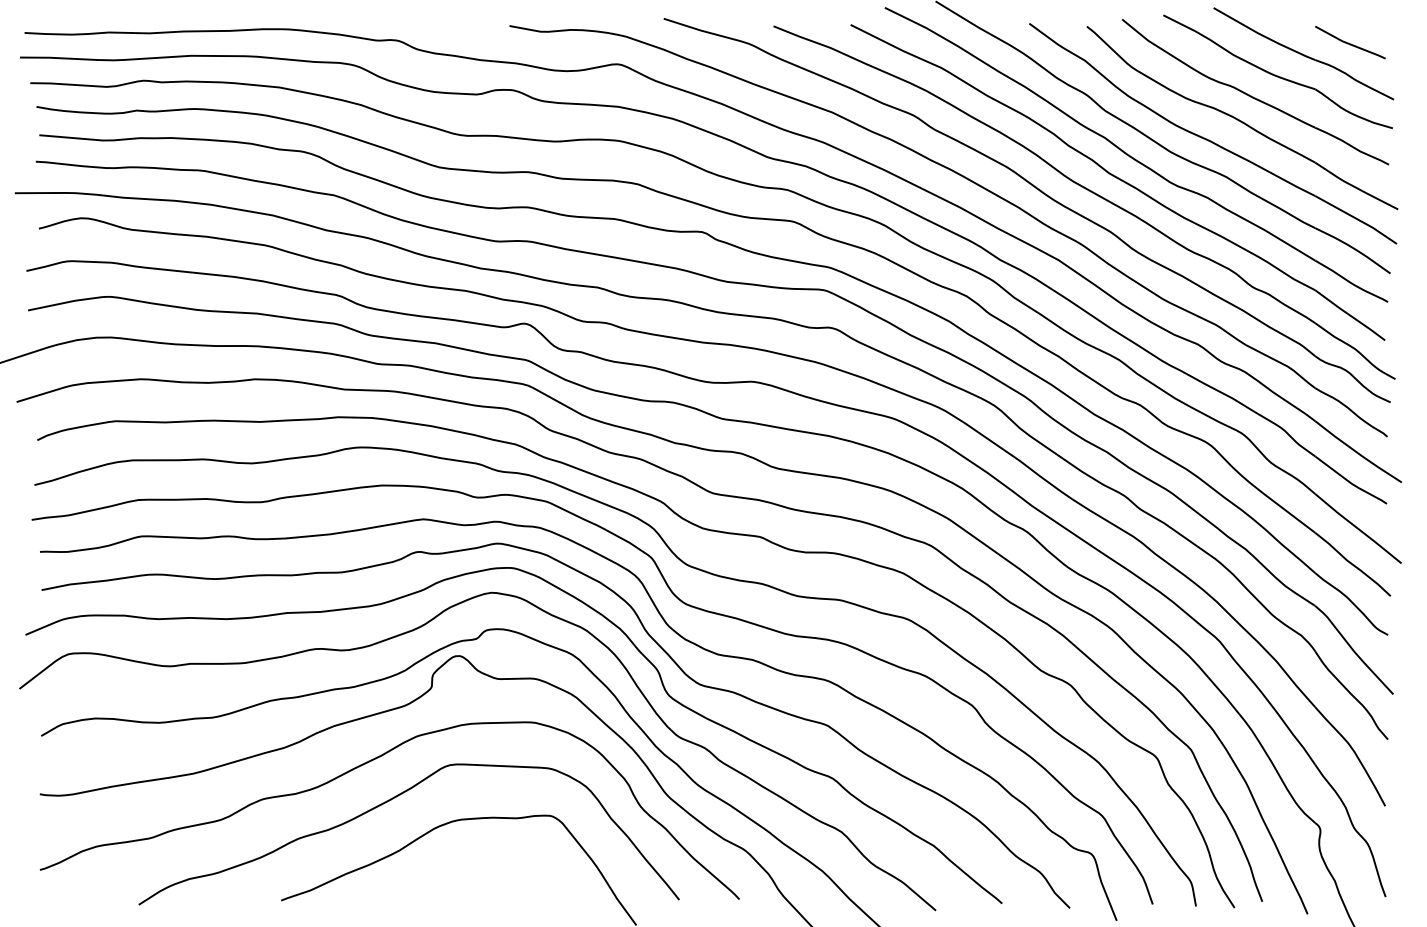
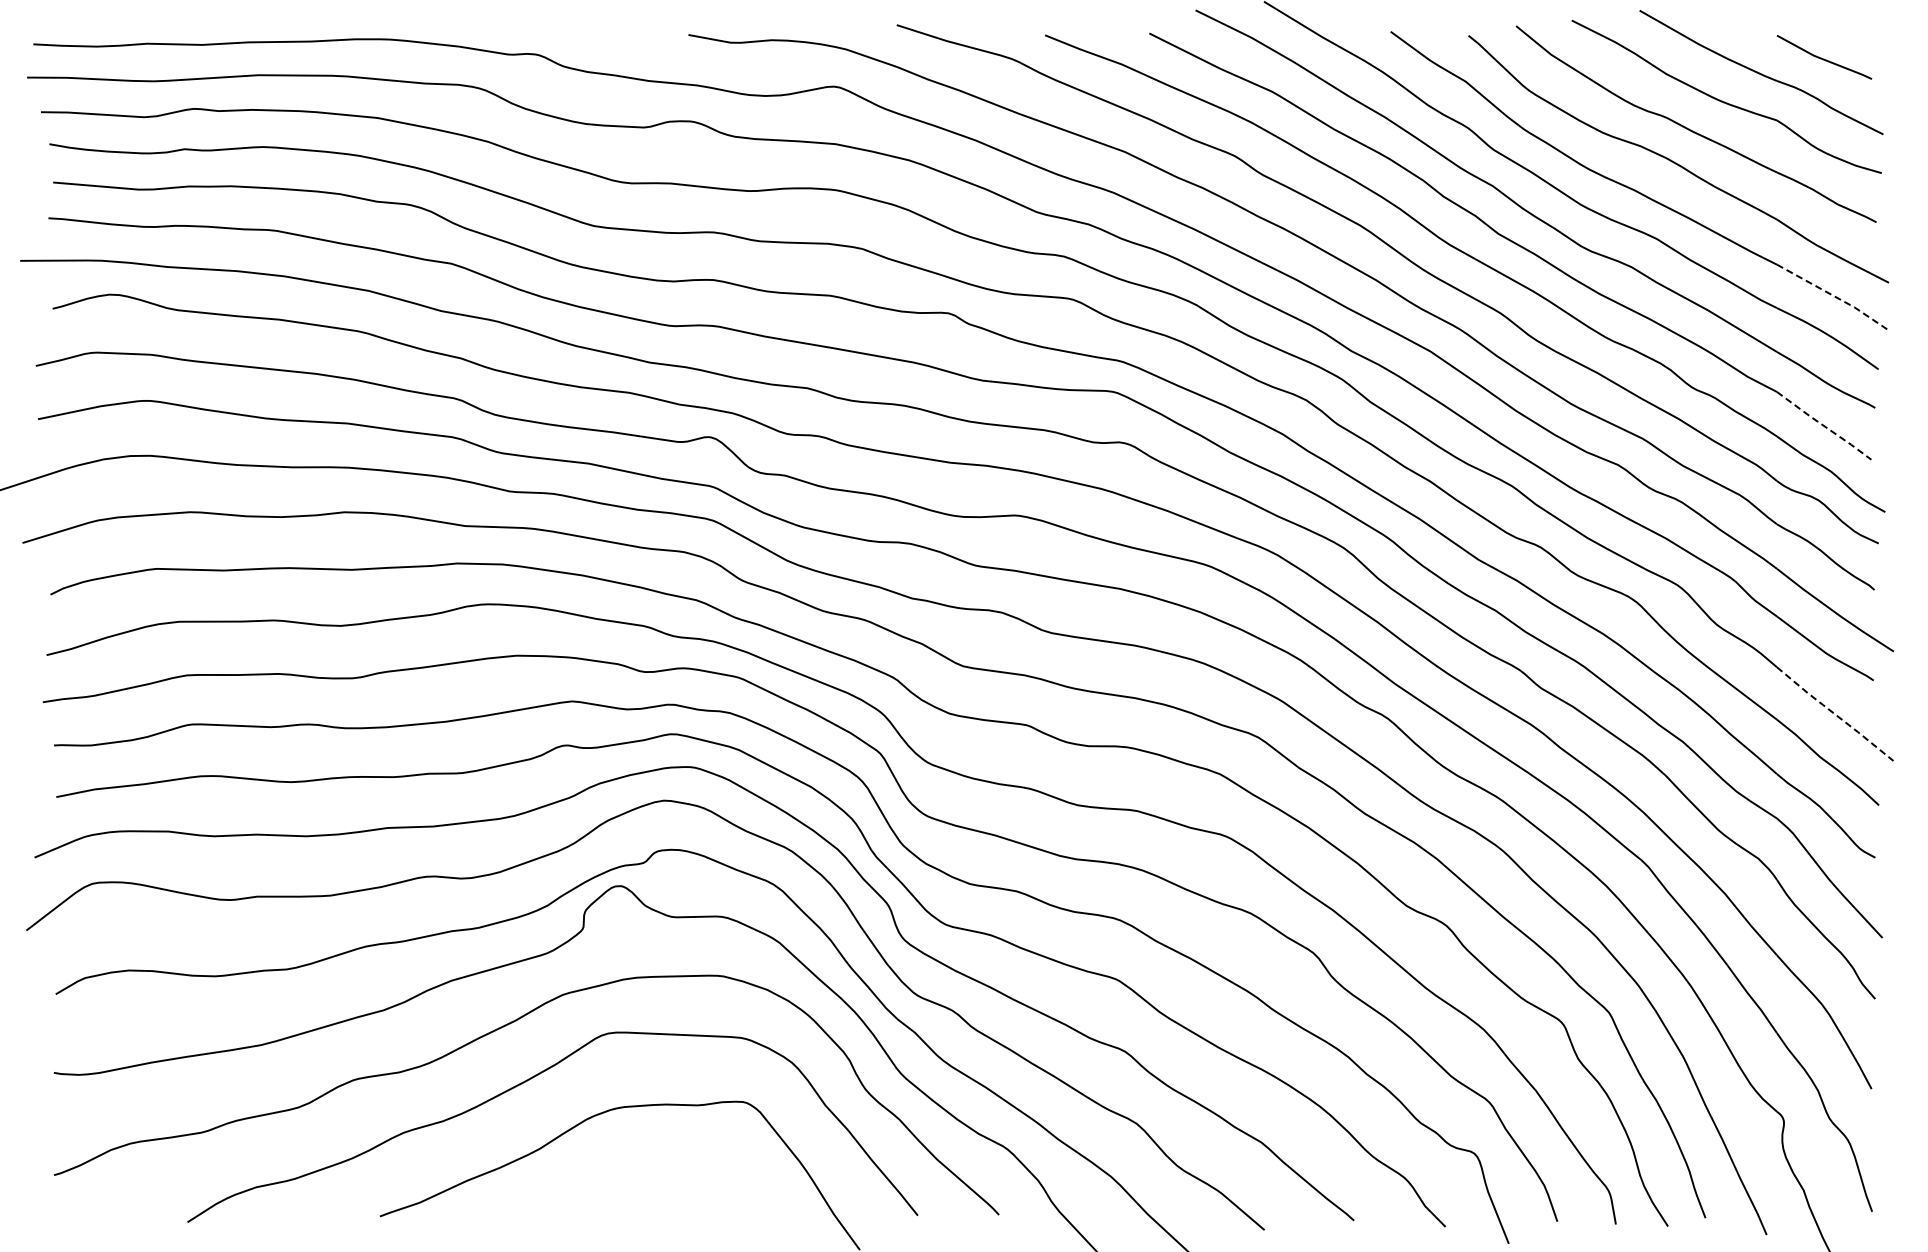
line: (1357, 218) -> (1833, 295), solid -> dashed
line: (1350, 315) -> (1824, 426), solid -> dashed
line: (1358, 529) -> (1835, 714), solid -> dashed

